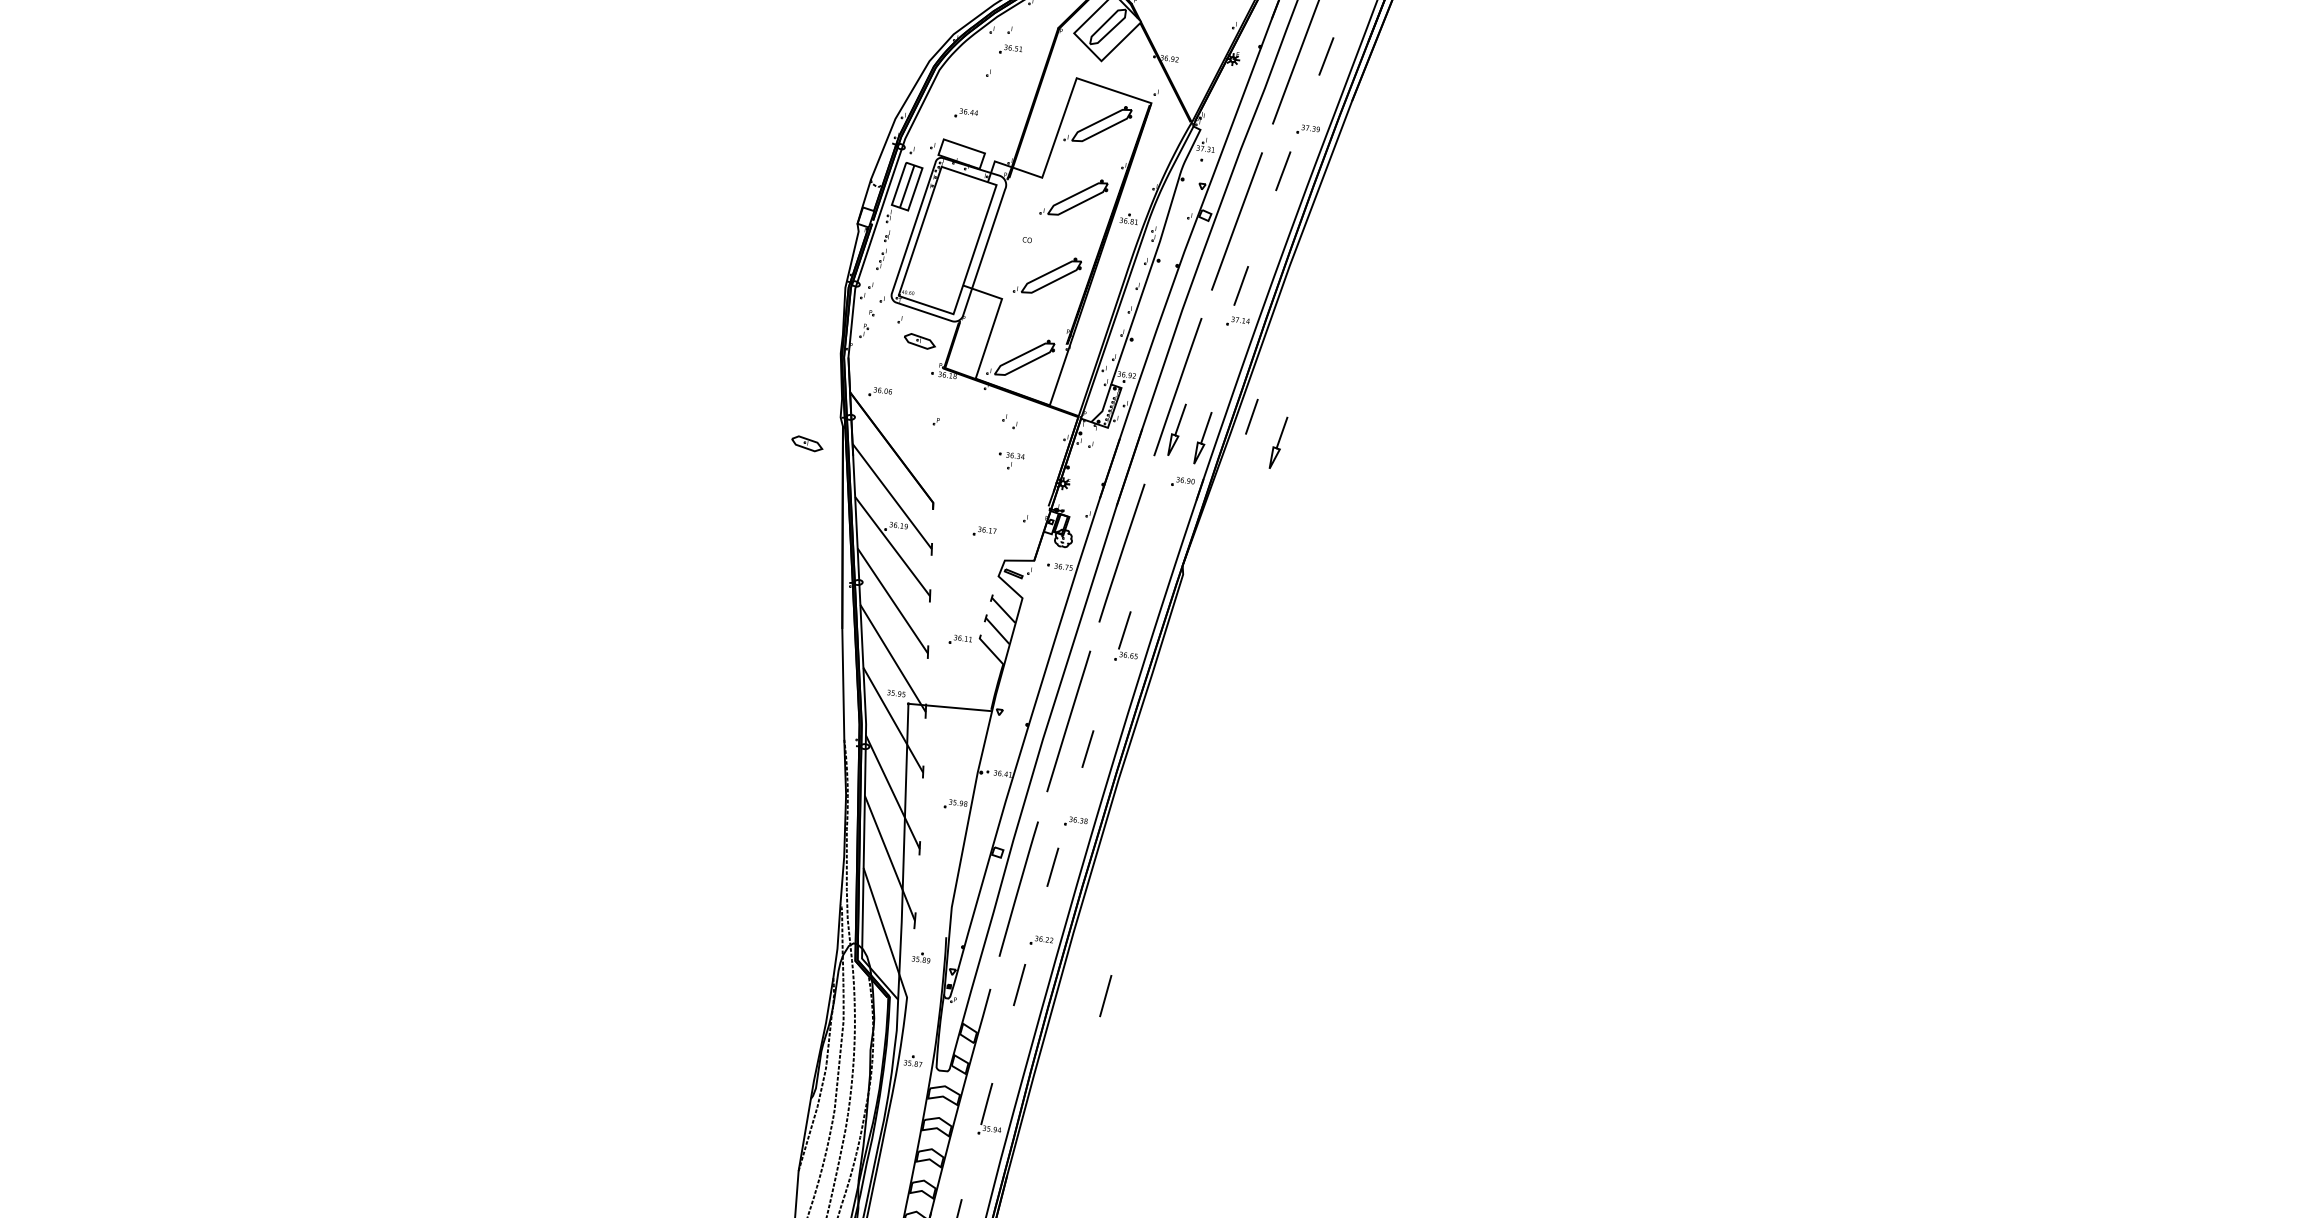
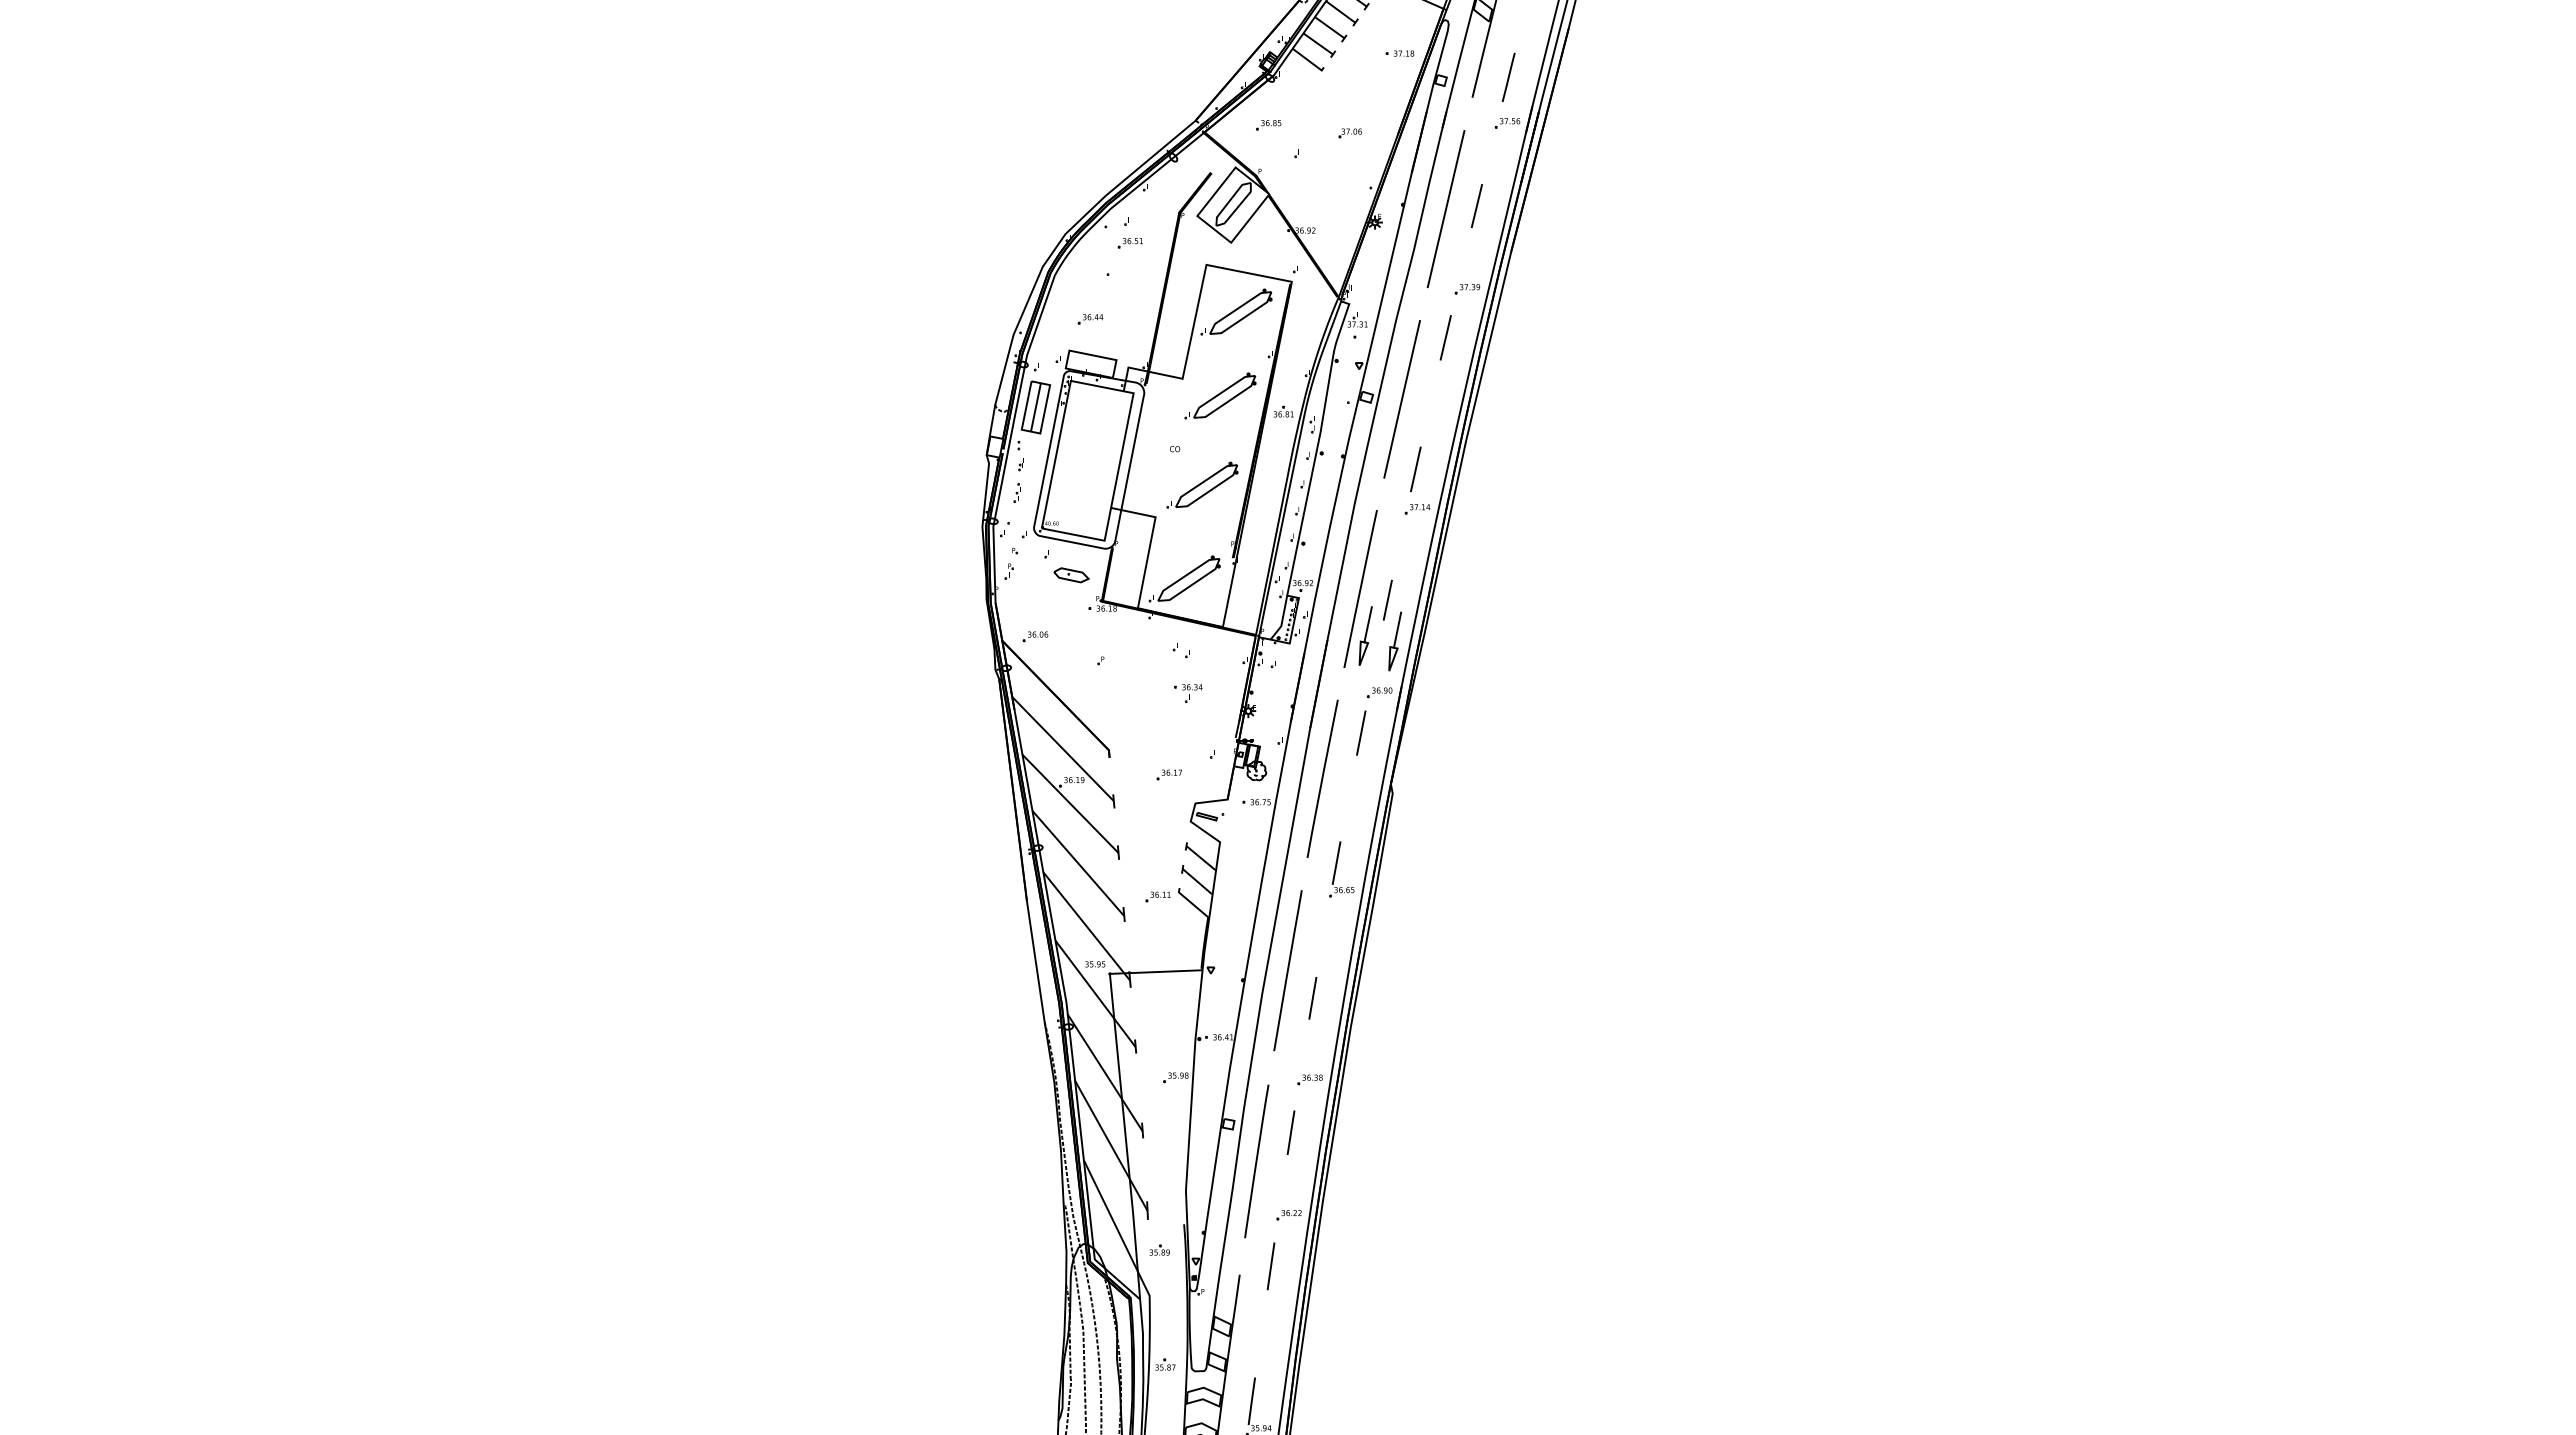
line: (1251, 416) -> (1387, 599), moved
curve: (1278, 442) -> (1478, 635), removed
part: (807, 444) -> (962, 703), removed
line: (1162, 515) -> (1361, 732), added
line: (1105, 996) -> (1366, 1266), removed

